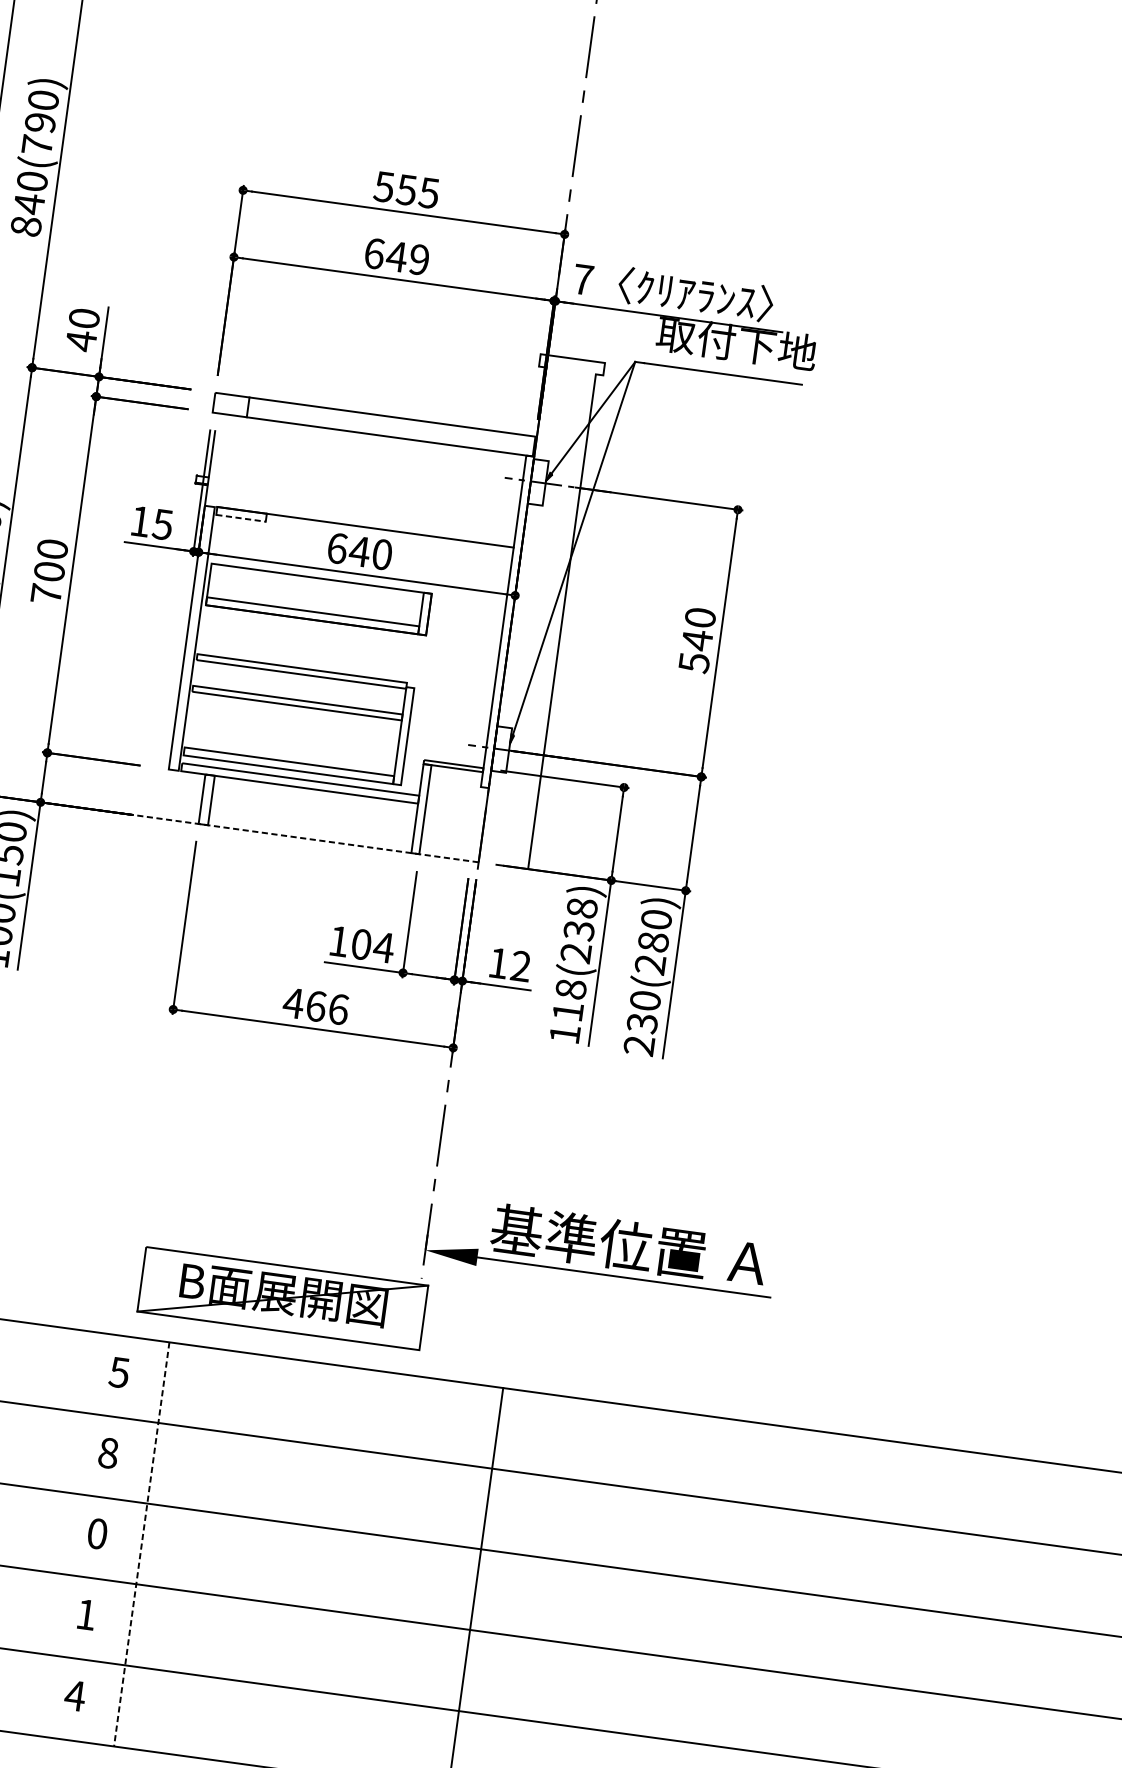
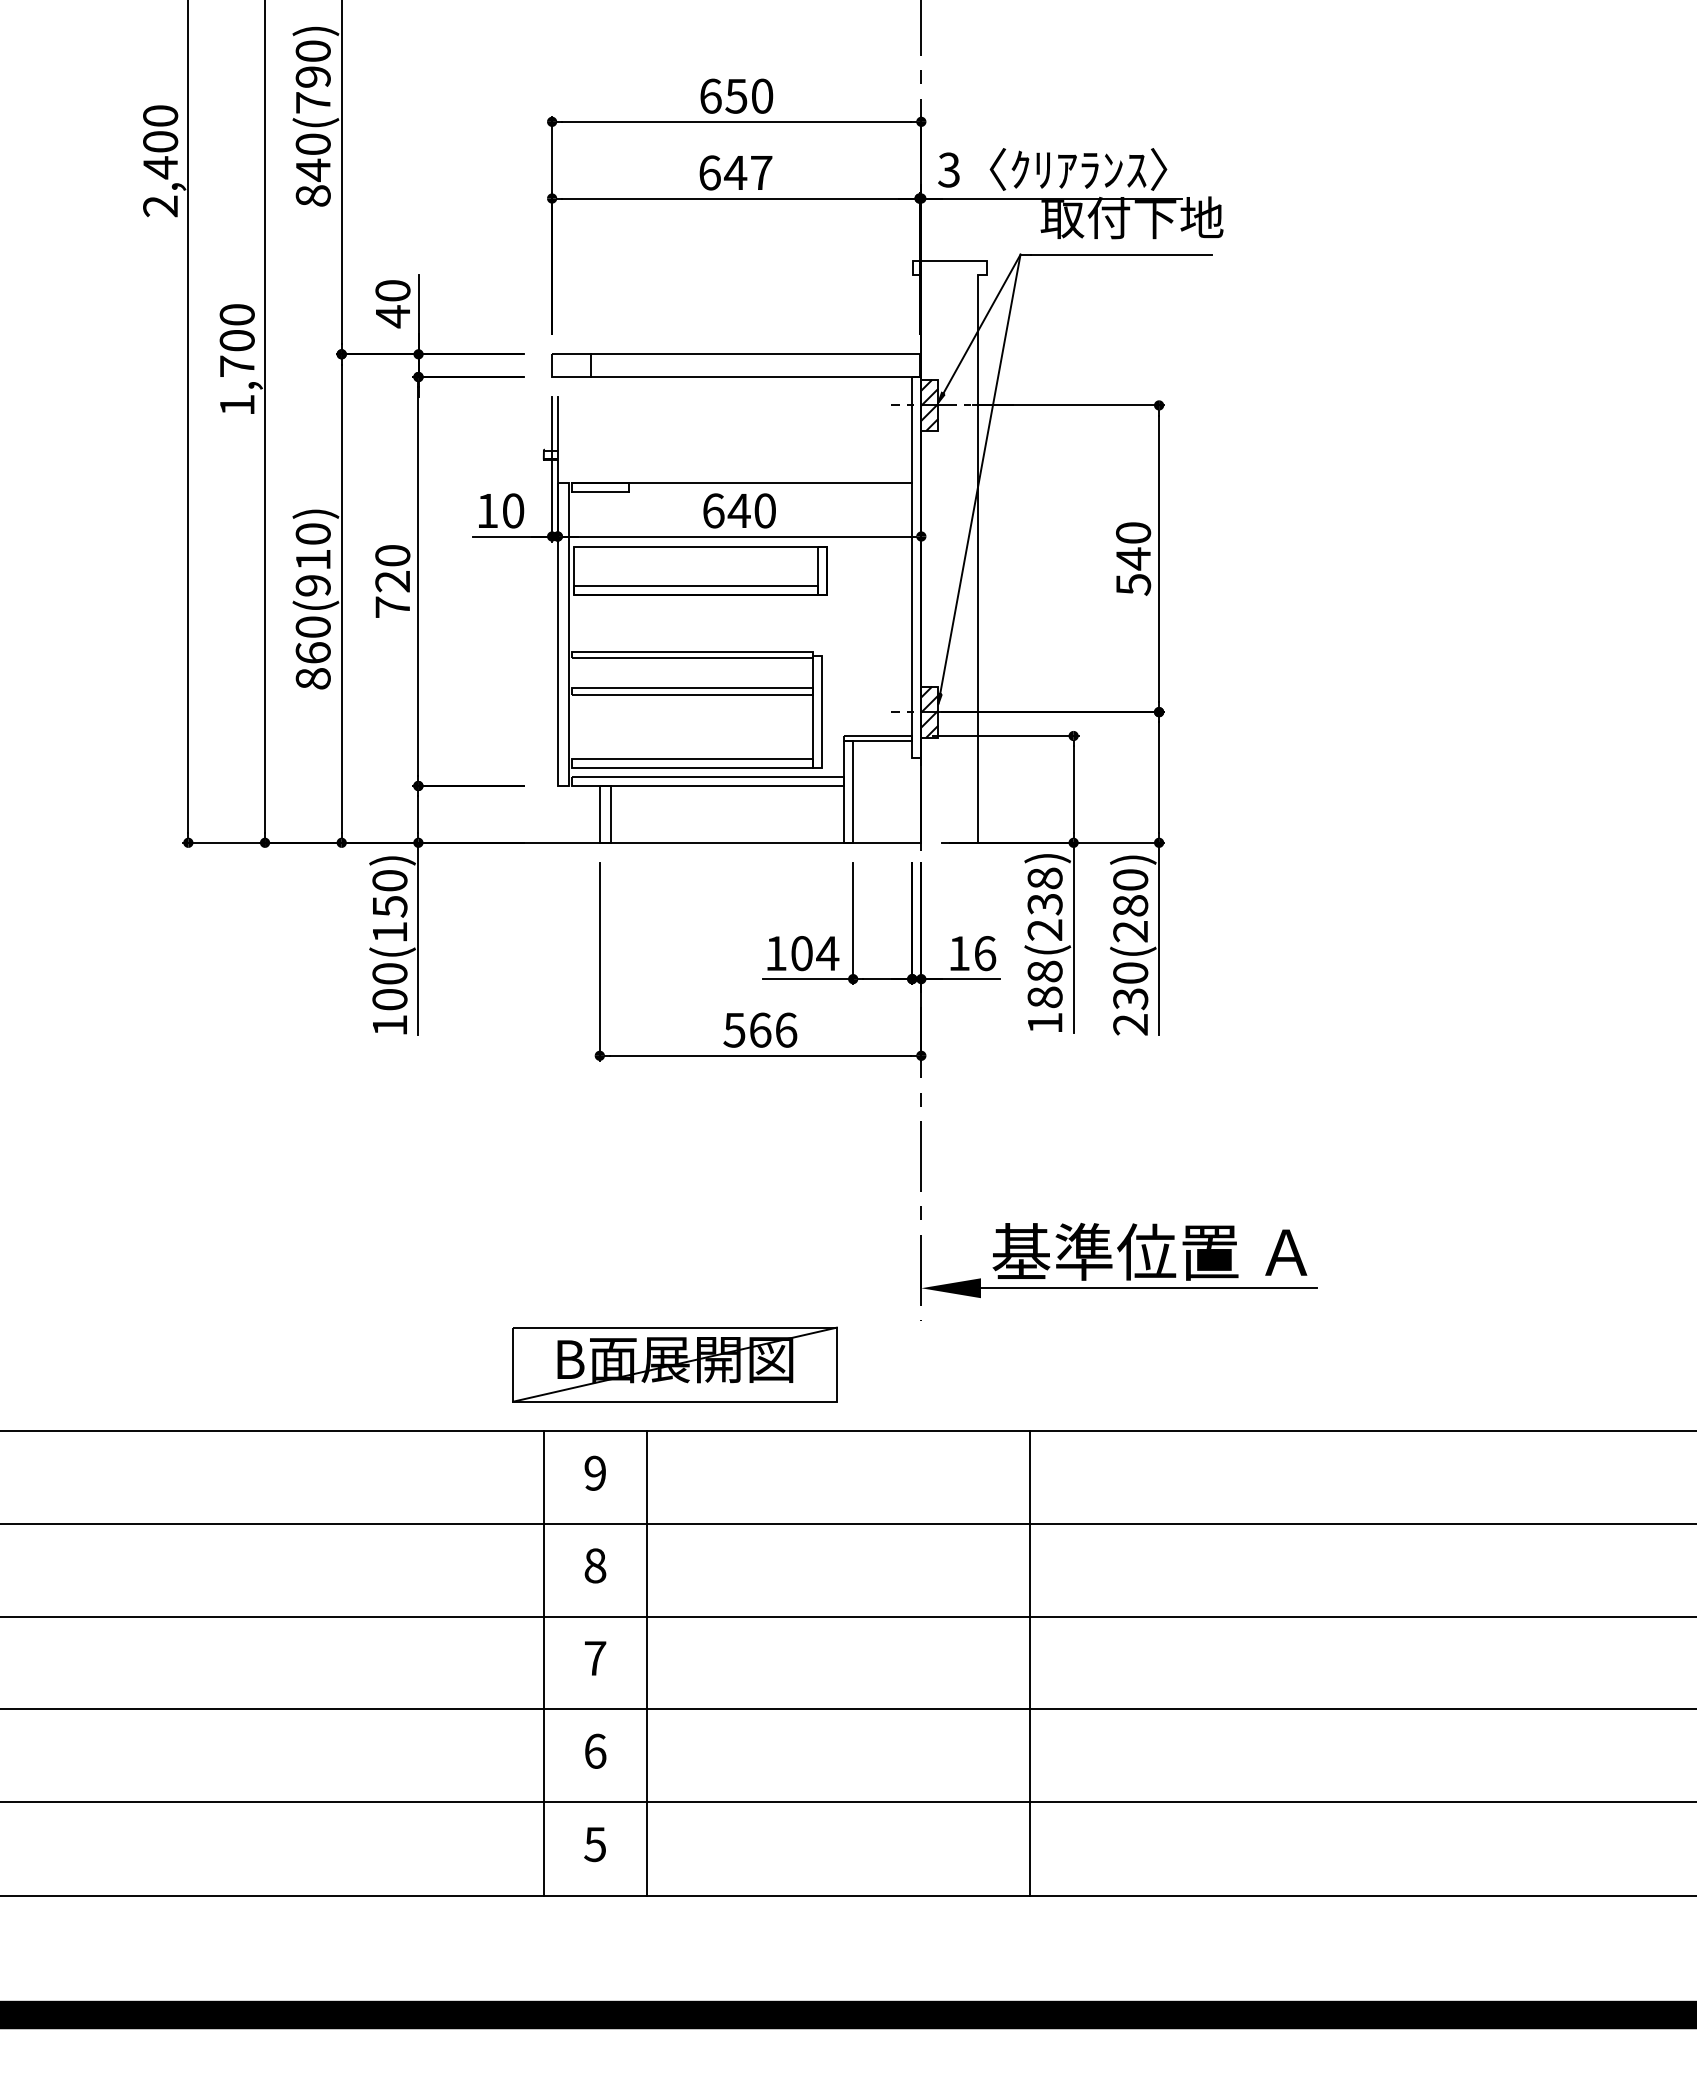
text: (406, 189) -> (736, 95), 555 -> 650
text: (419, 259) -> (761, 172), 649 -> 647
text: (583, 279) -> (949, 169), 7 -> 3
hatch: (538, 481) -> (929, 404), added
line: (241, 518) -> (600, 491), dashed -> solid
text: (163, 524) -> (513, 510), 15 -> 10
text: (49, 571) -> (392, 581), 700 -> 720
hatch: (501, 748) -> (929, 711), added
line: (288, 835) -> (702, 842), dashed -> solid
text: (521, 966) -> (985, 953), 12 -> 16
text: (293, 1003) -> (734, 1030), 466 -> 566
text: (567, 1011) -> (1044, 997), 118(238) -> 188(238)
part: (282, 1298) -> (674, 1364), moved
text: (118, 1371) -> (594, 1472), 5 -> 9
line: (52, 1532) -> (544, 1663), added
text: (97, 1533) -> (595, 1658), 0 -> 7
line: (141, 1545) -> (646, 1664), dashed -> solid
text: (86, 1614) -> (595, 1750), 1 -> 6
text: (74, 1695) -> (594, 1844), 4 -> 5

